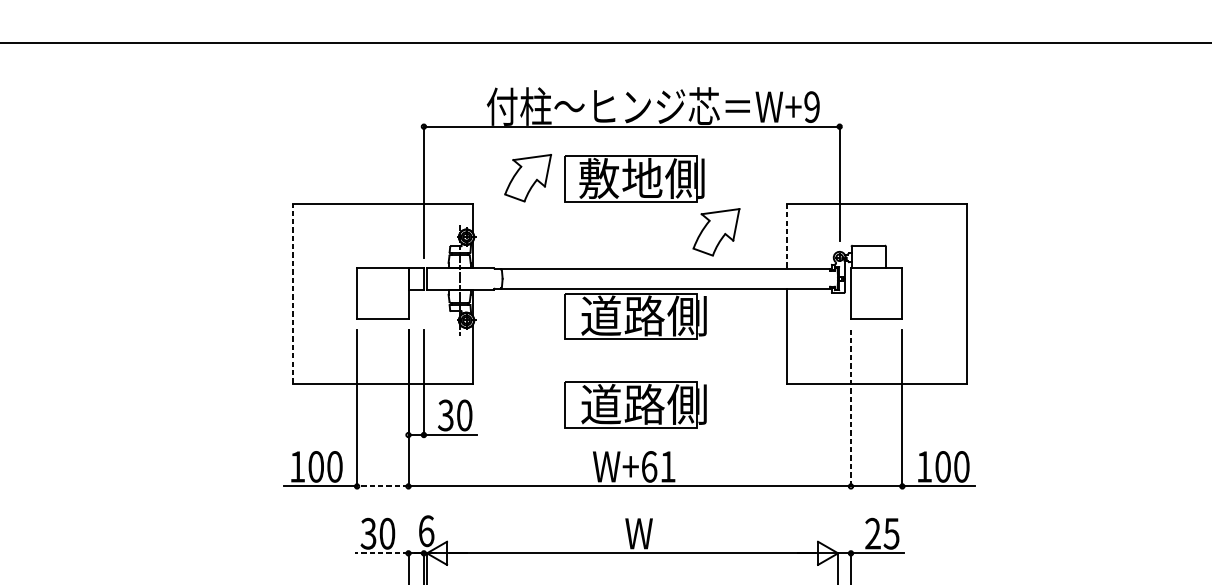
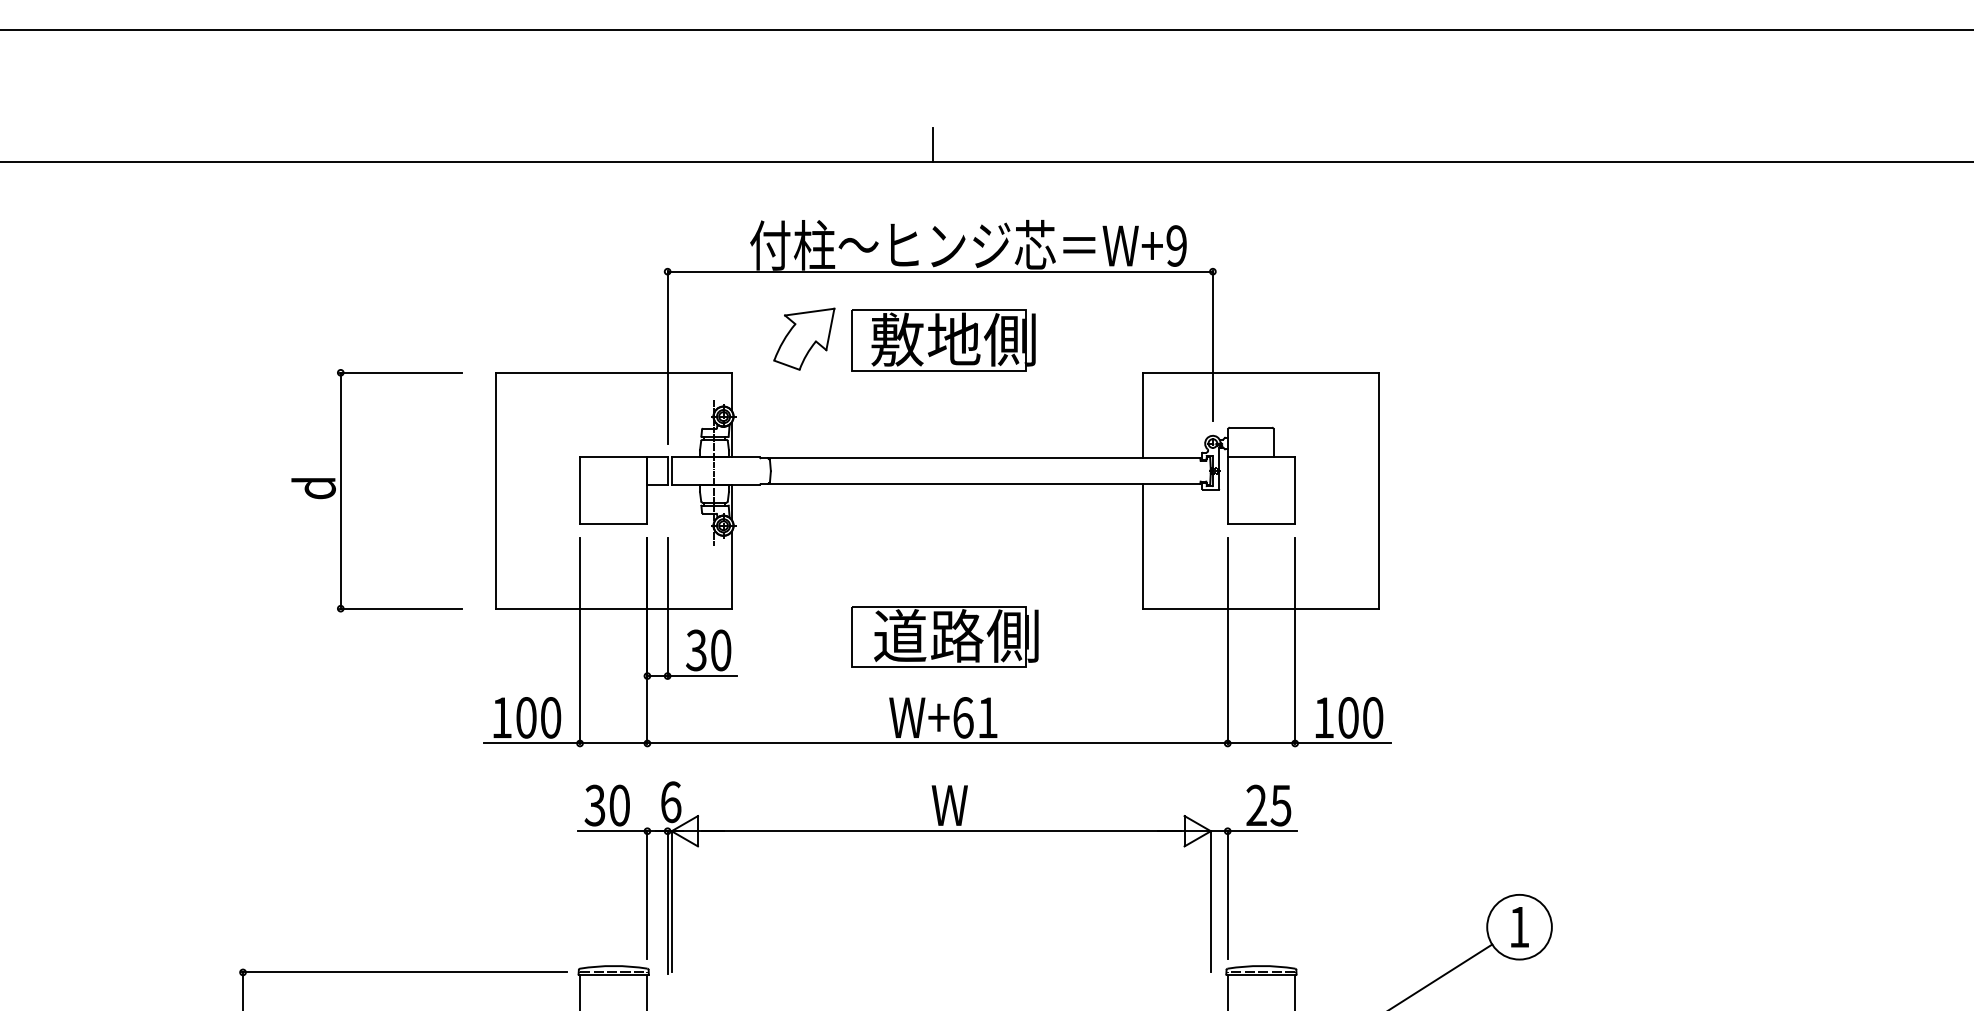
line: (625, 29) -> (932, 144), added
part: (716, 231) -> (1051, 409), removed
line: (786, 236) -> (1143, 415), dashed -> solid
part: (175, 293) -> (341, 490), added
line: (292, 293) -> (495, 490), dashed -> solid
part: (635, 316) -> (944, 520), removed
line: (850, 408) -> (1227, 641), dashed -> solid
line: (382, 486) -> (613, 743), dashed -> solid
line: (381, 553) -> (612, 831), dashed -> solid

